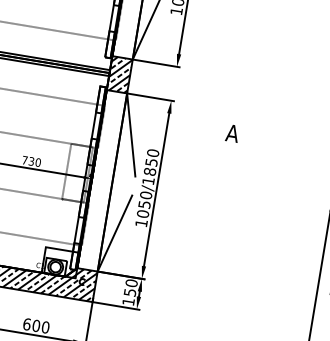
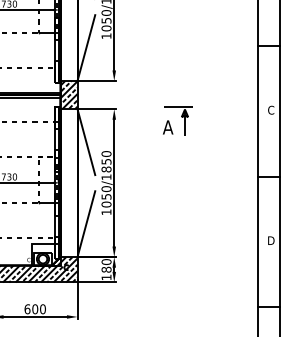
part: (246, 127) -> (178, 120), added
text: (130, 292) -> (106, 269), 150 -> 180

